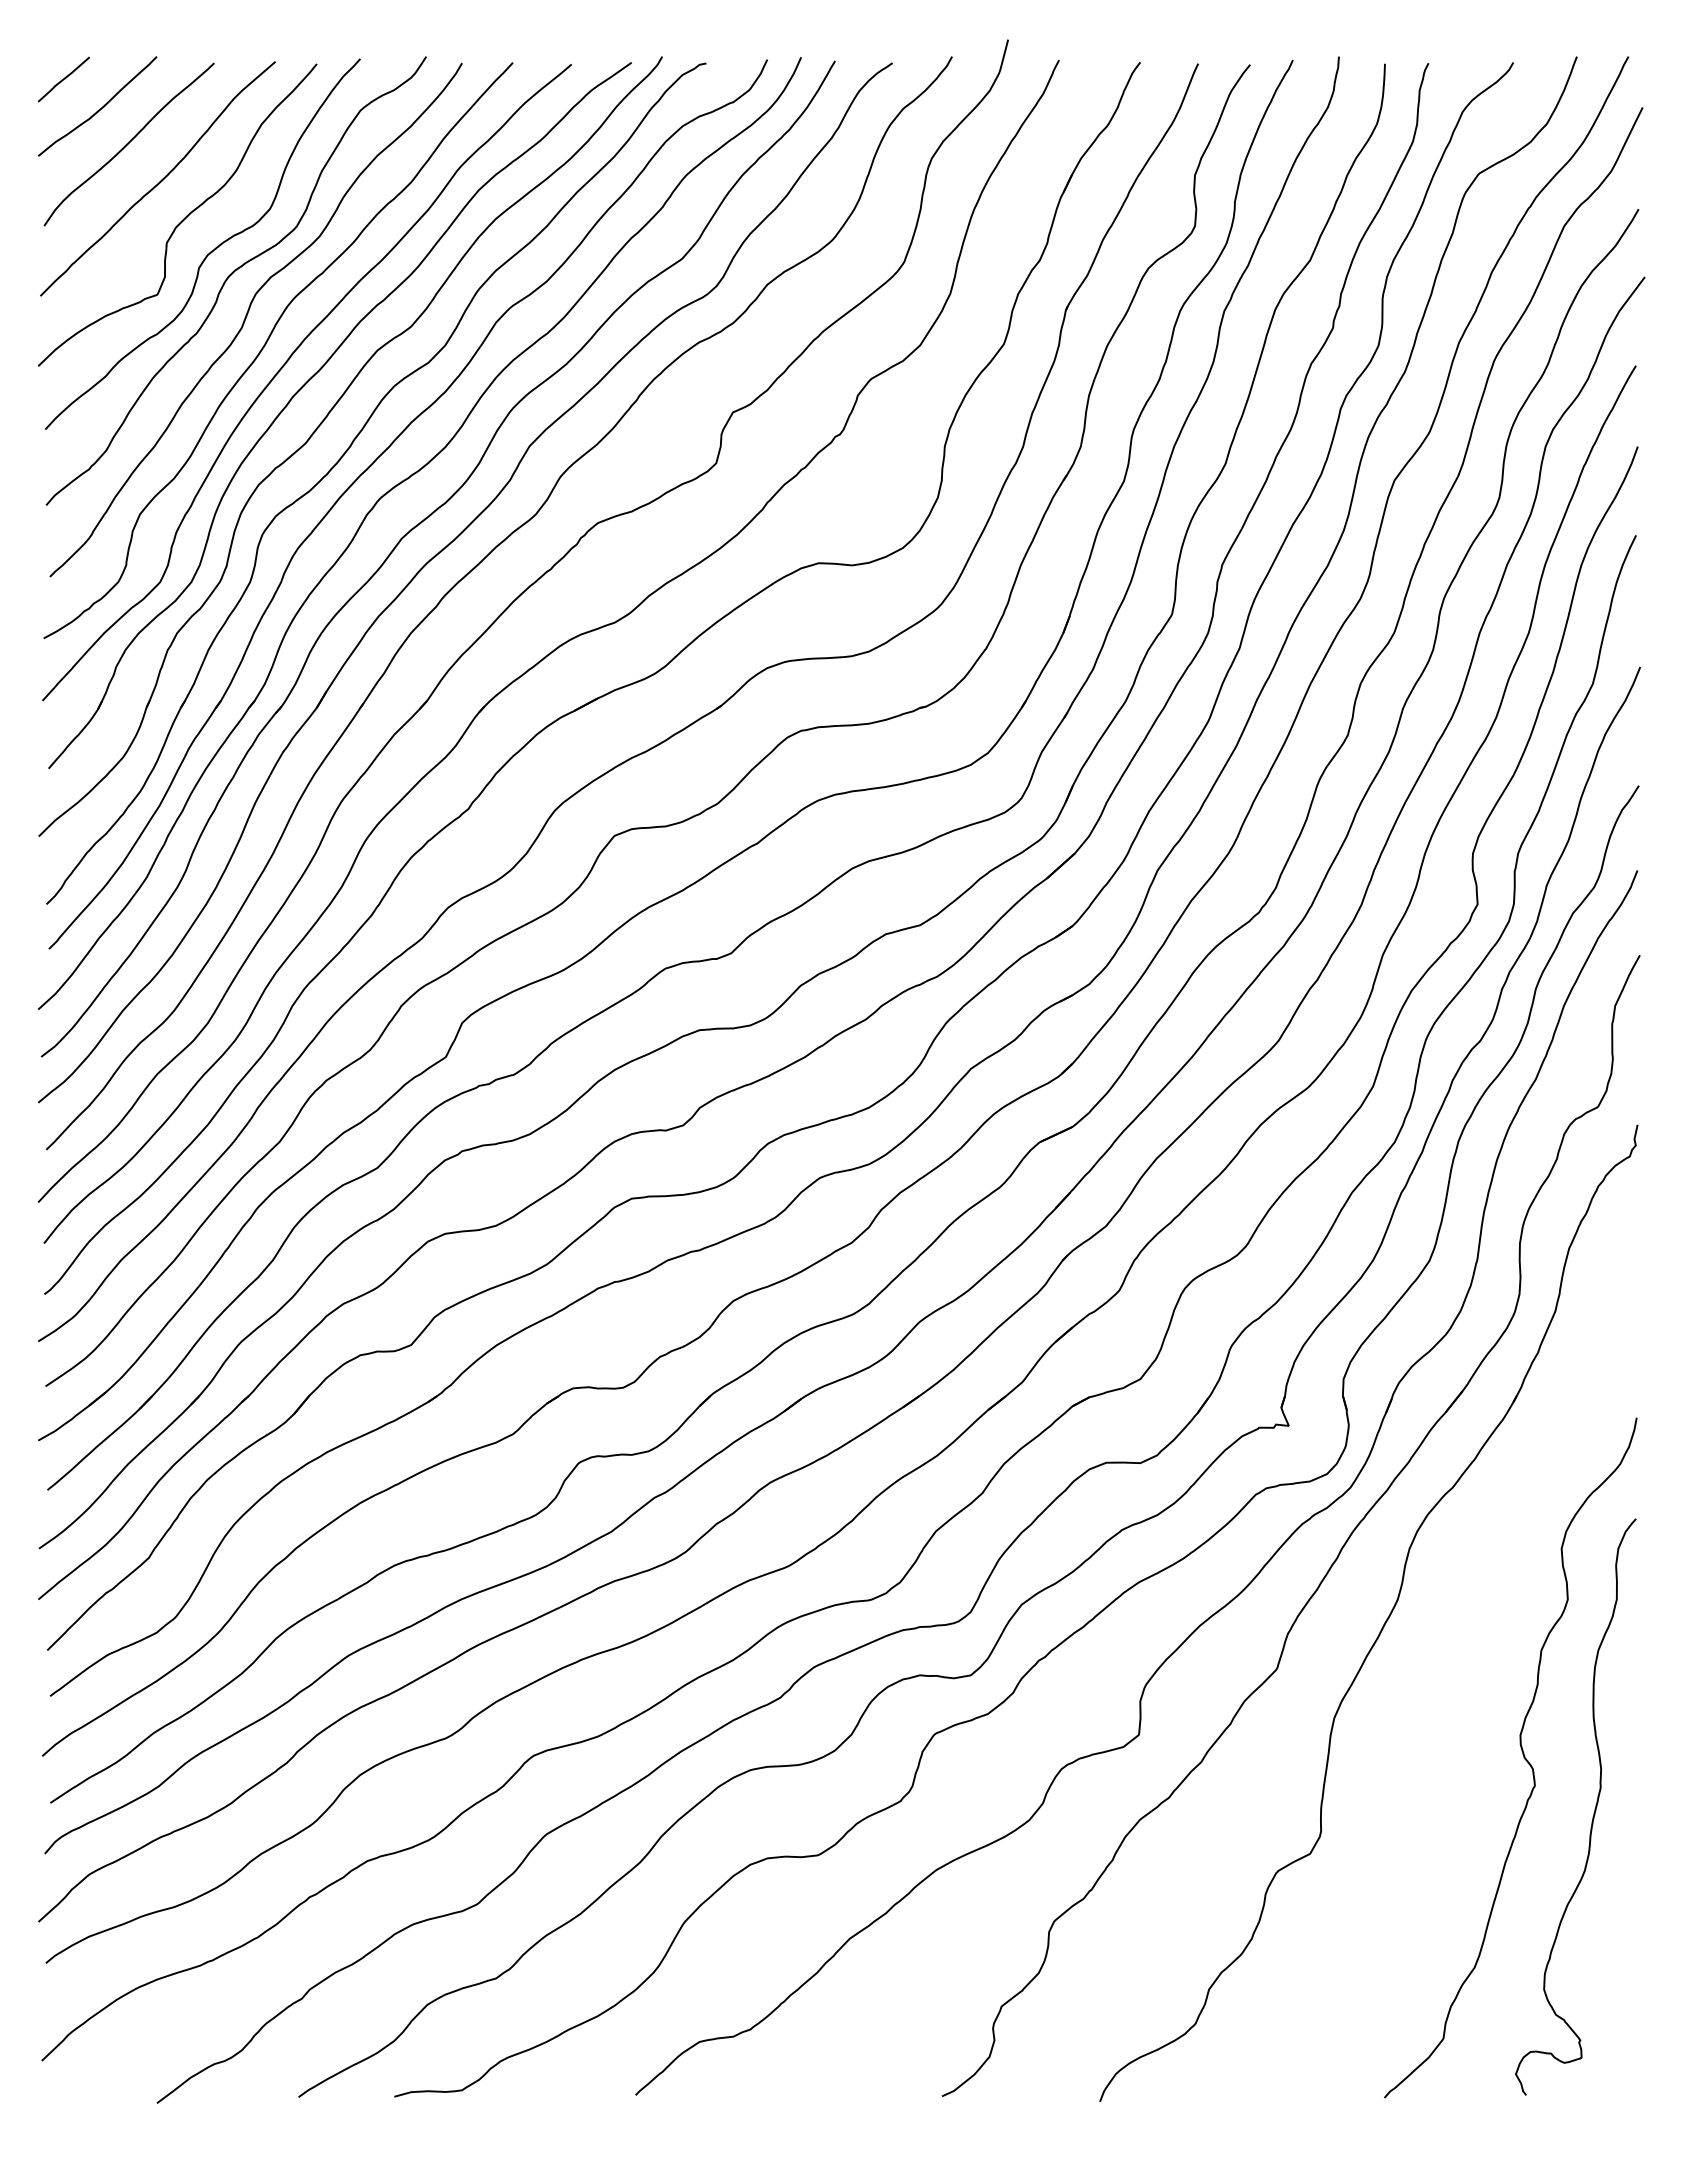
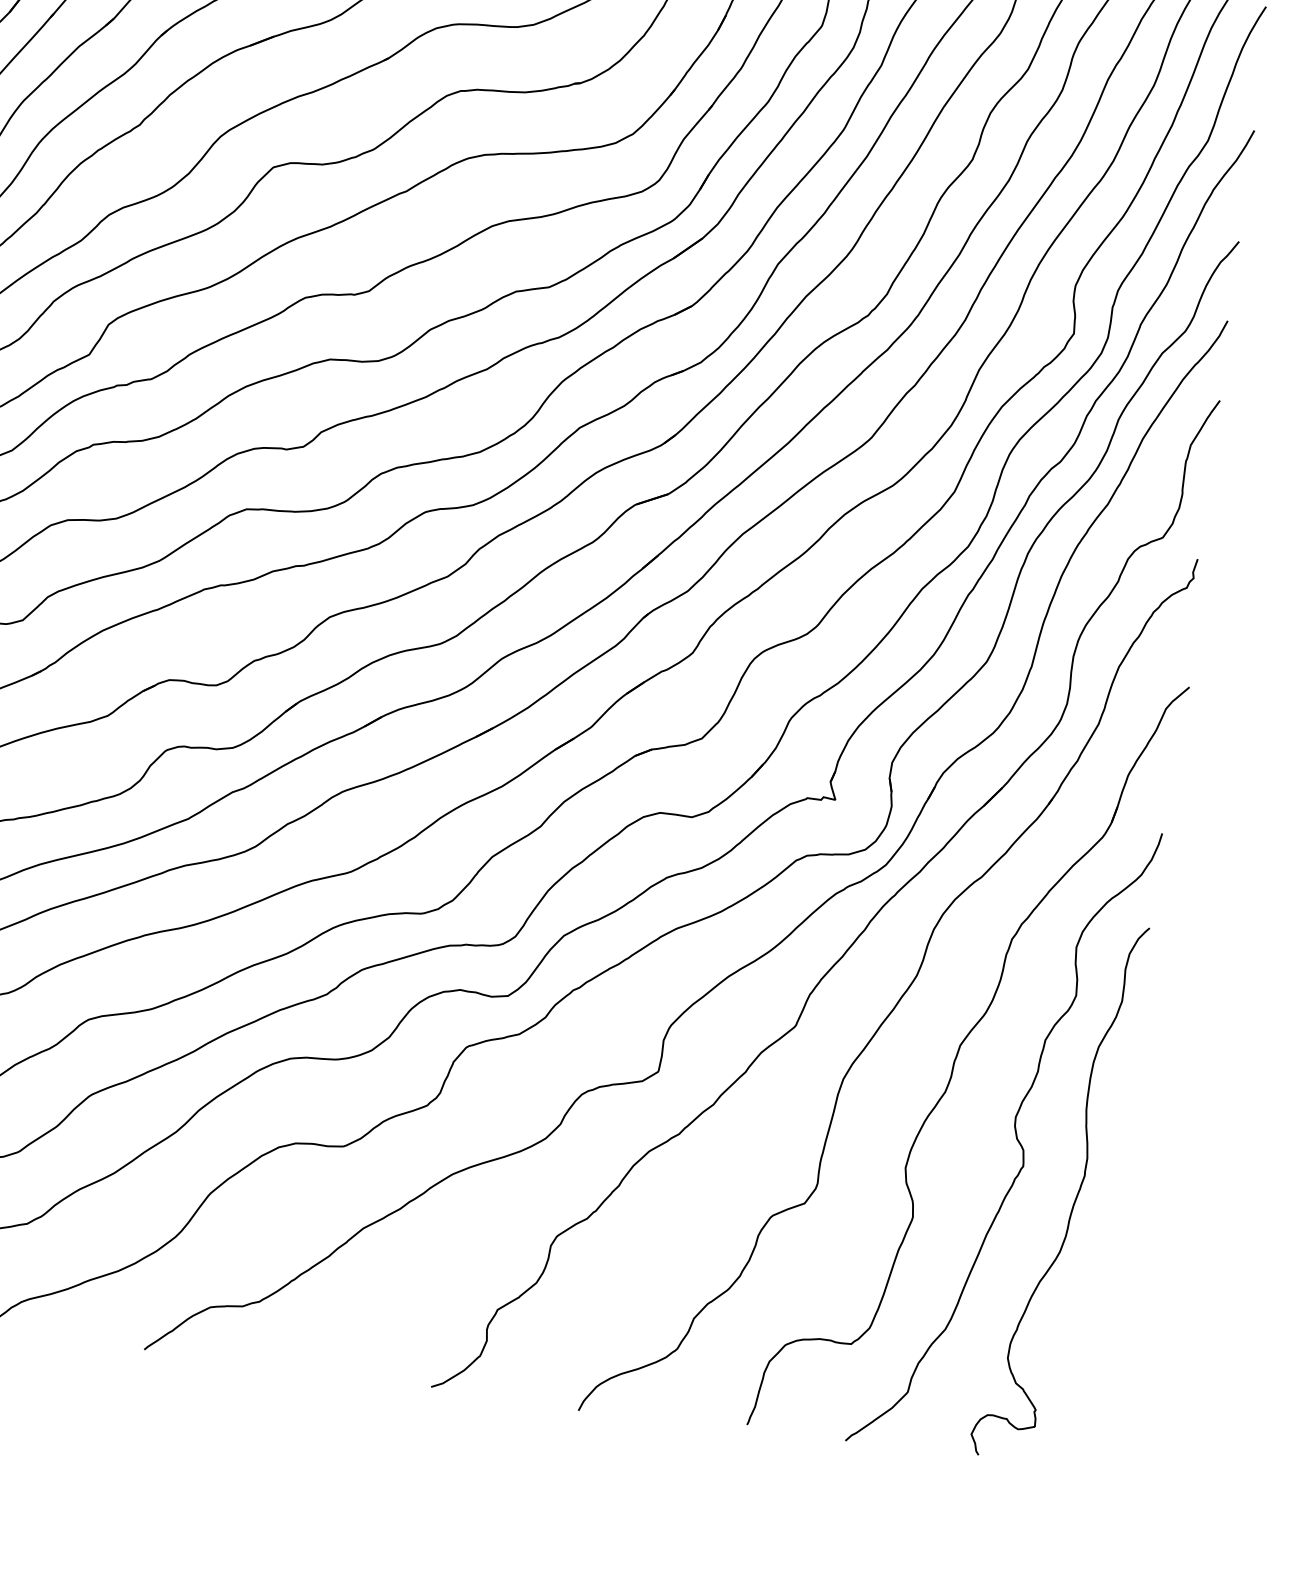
part: (1452, 1674) -> (959, 1052), added

